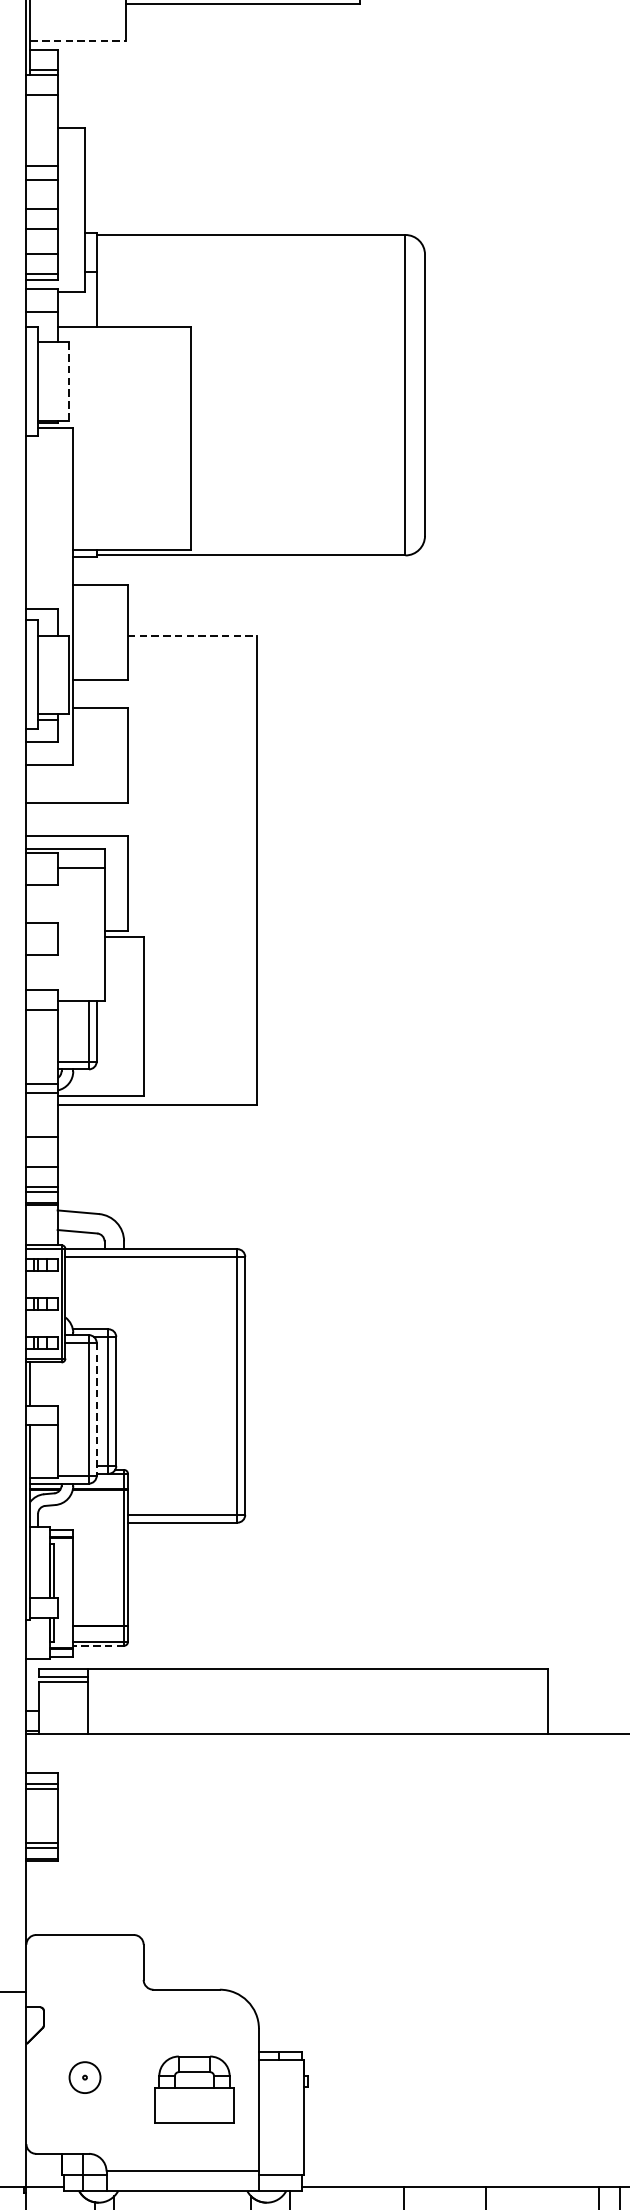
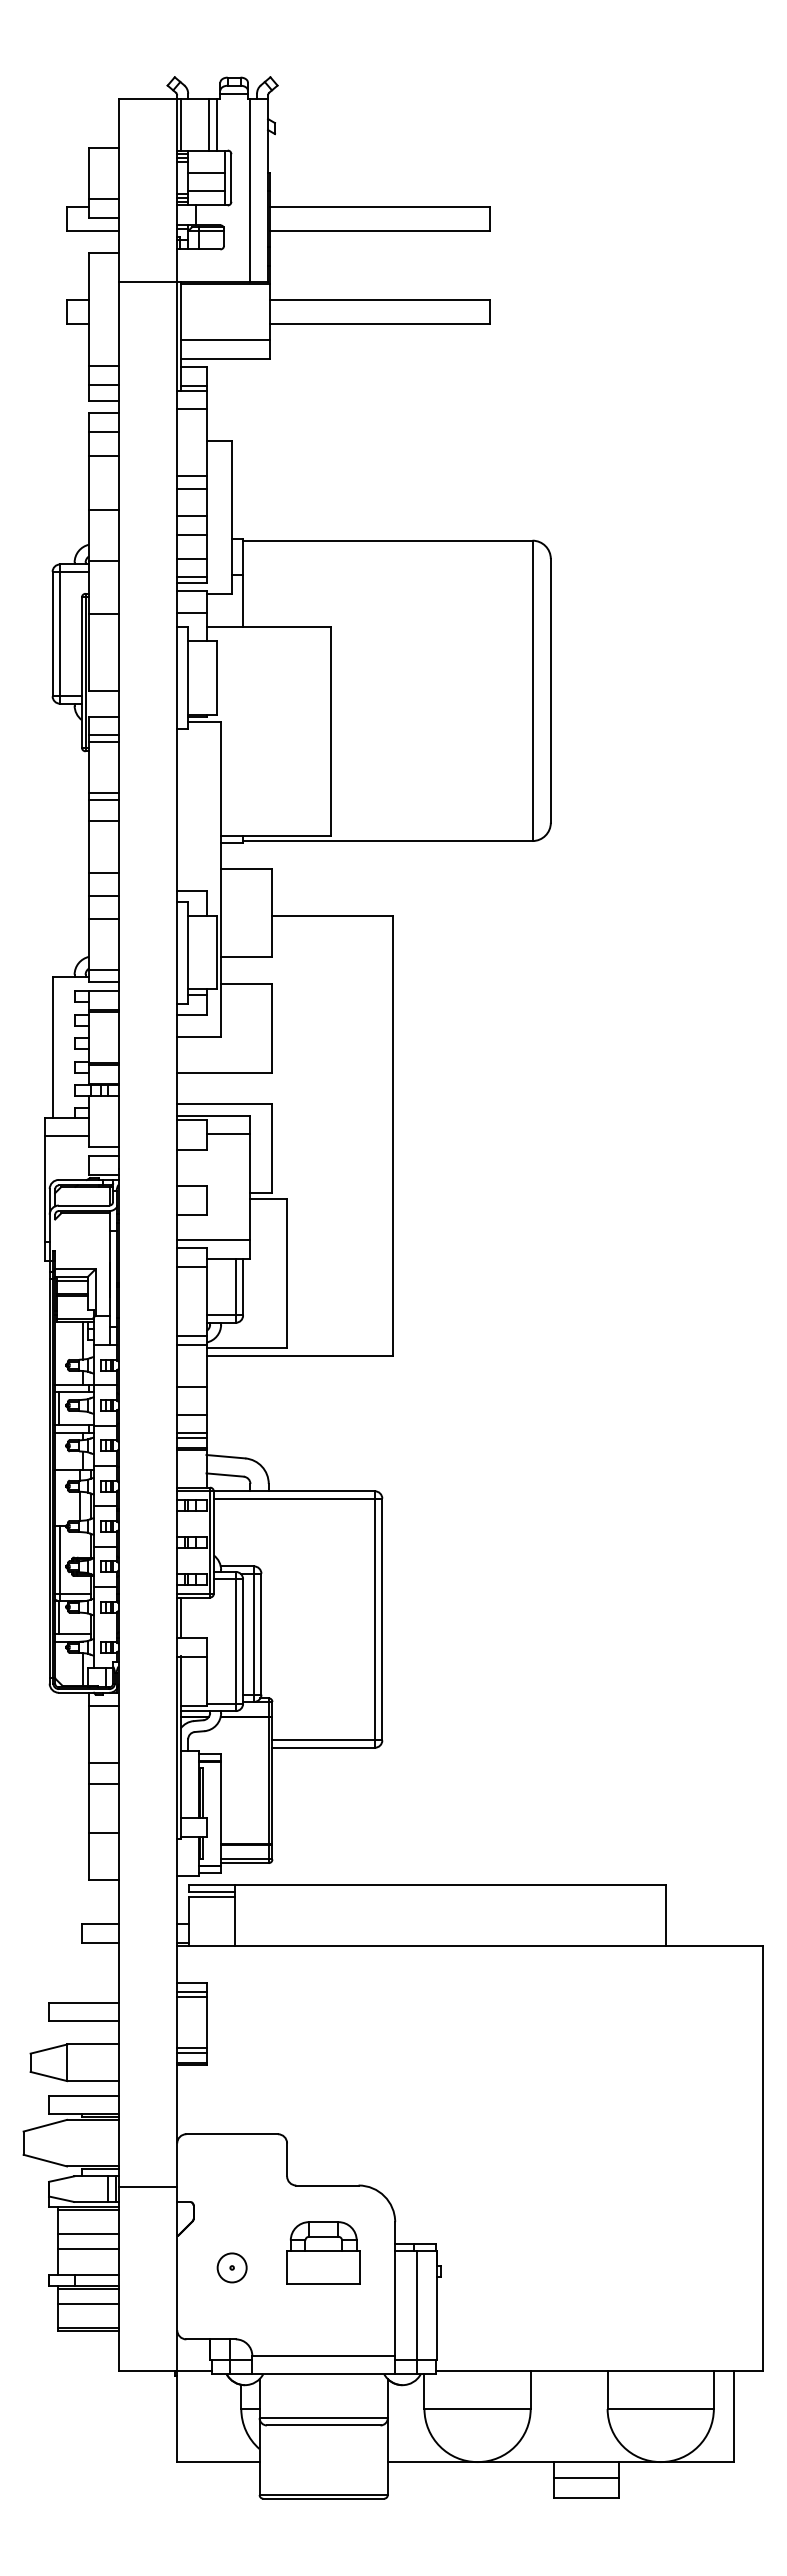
line: (77, 21) -> (225, 340), added
line: (77, 40) -> (225, 358), dashed -> solid
line: (69, 382) -> (217, 678), dashed -> solid
line: (193, 635) -> (333, 916), dashed -> solid
line: (65, 981) -> (213, 1240), added
line: (97, 1410) -> (243, 1642), dashed -> solid
line: (98, 1646) -> (244, 1863), dashed -> solid
part: (194, 2088) -> (323, 2252), moved
line: (282, 2125) -> (417, 2312), added

